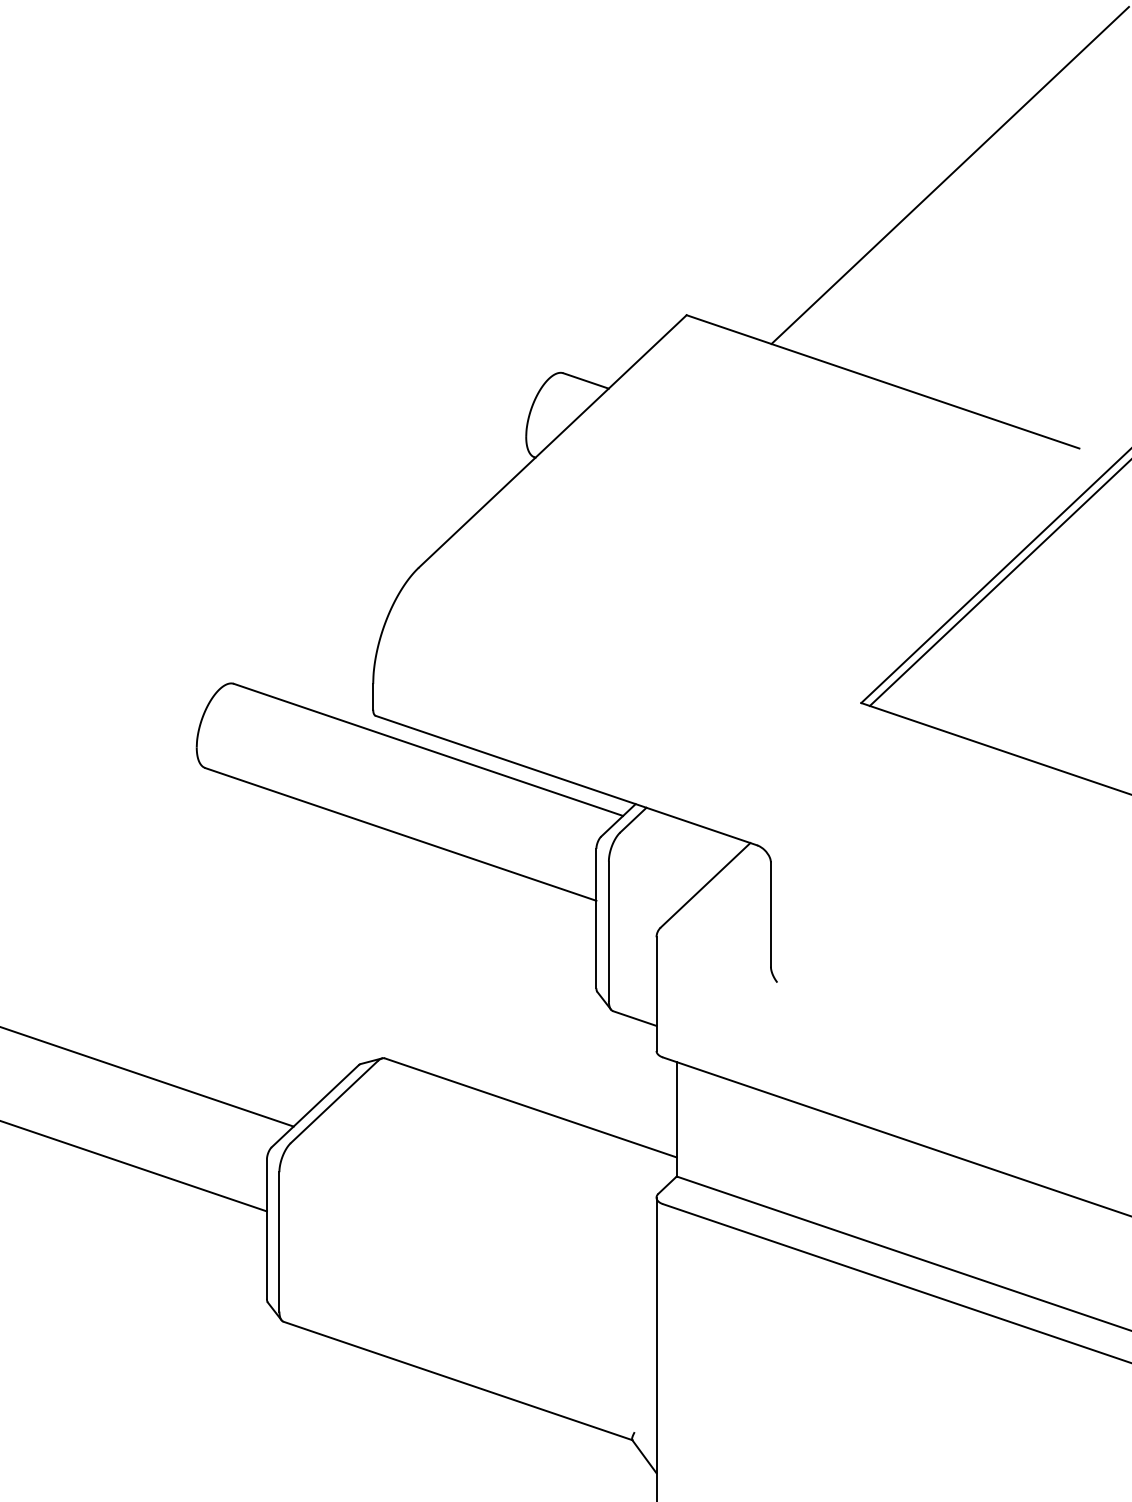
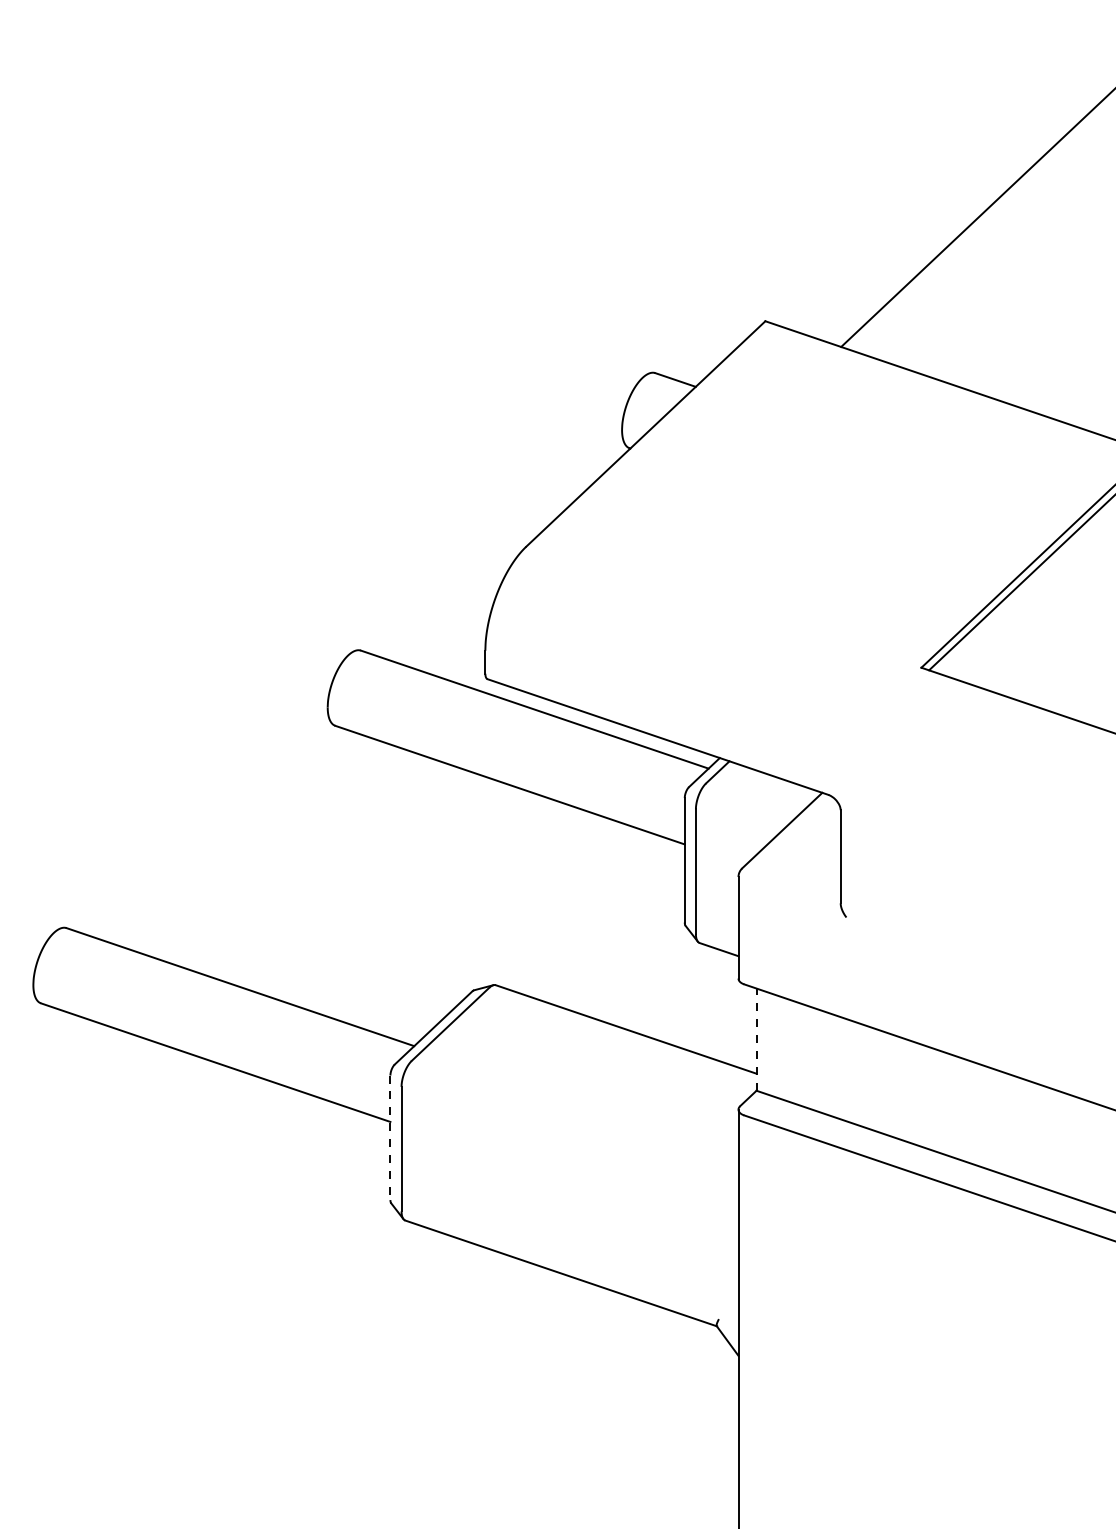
line: (676, 1119) -> (756, 1039), solid -> dashed
line: (267, 1229) -> (390, 1138), solid -> dashed

